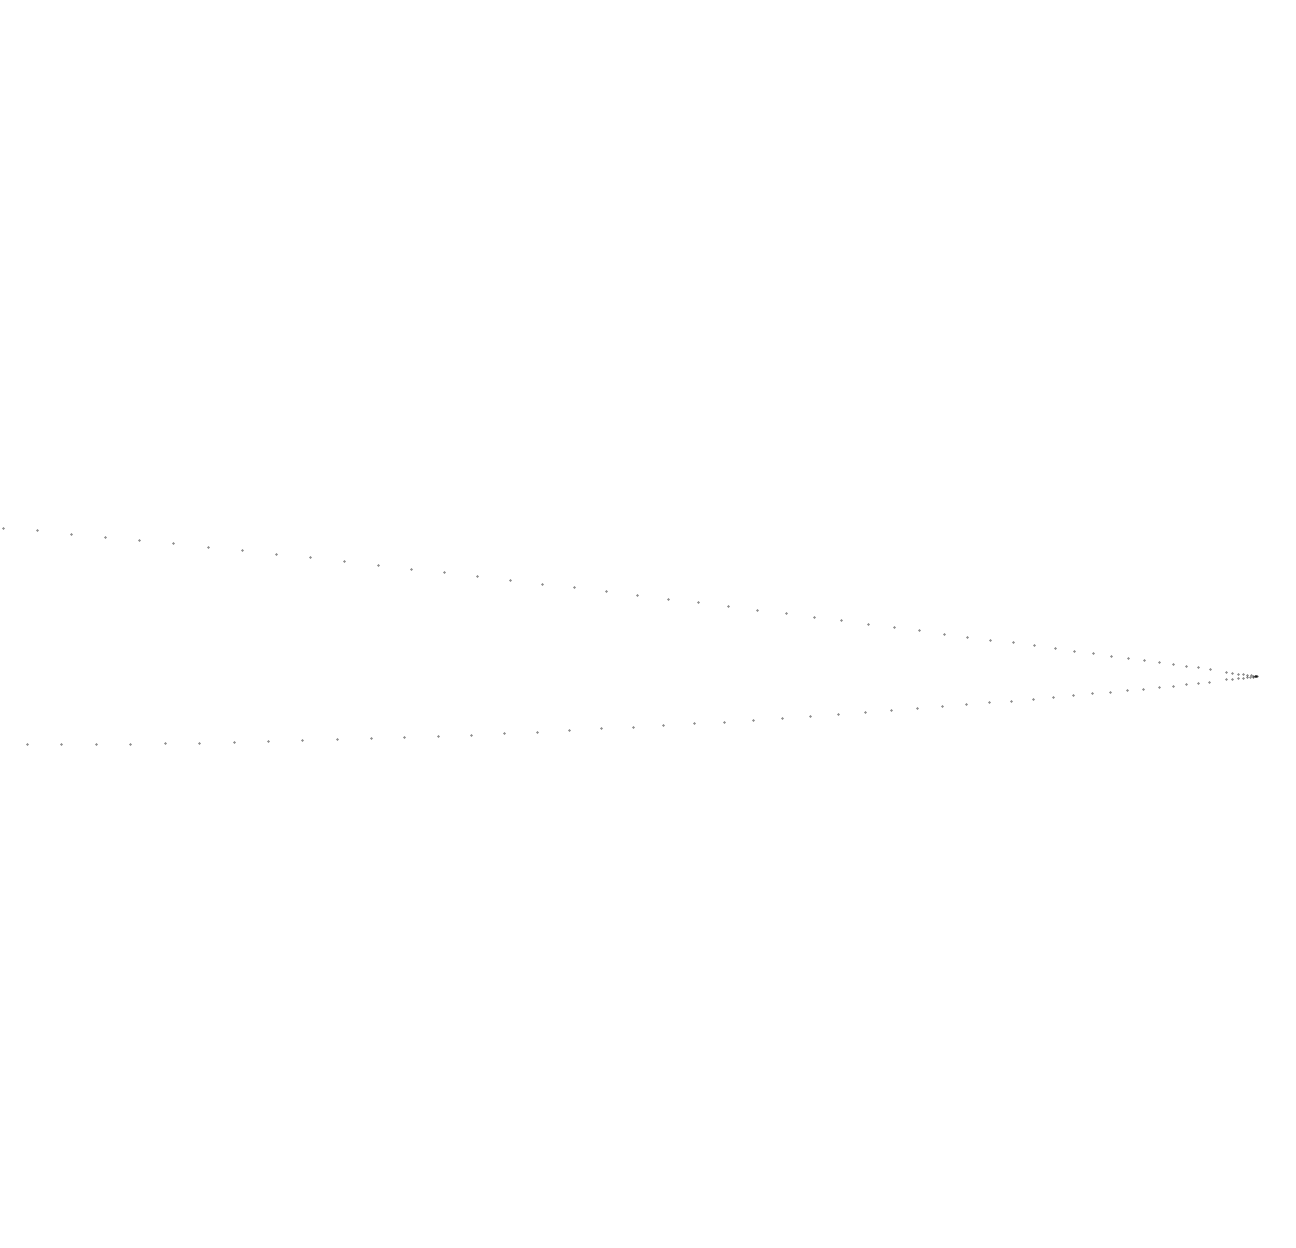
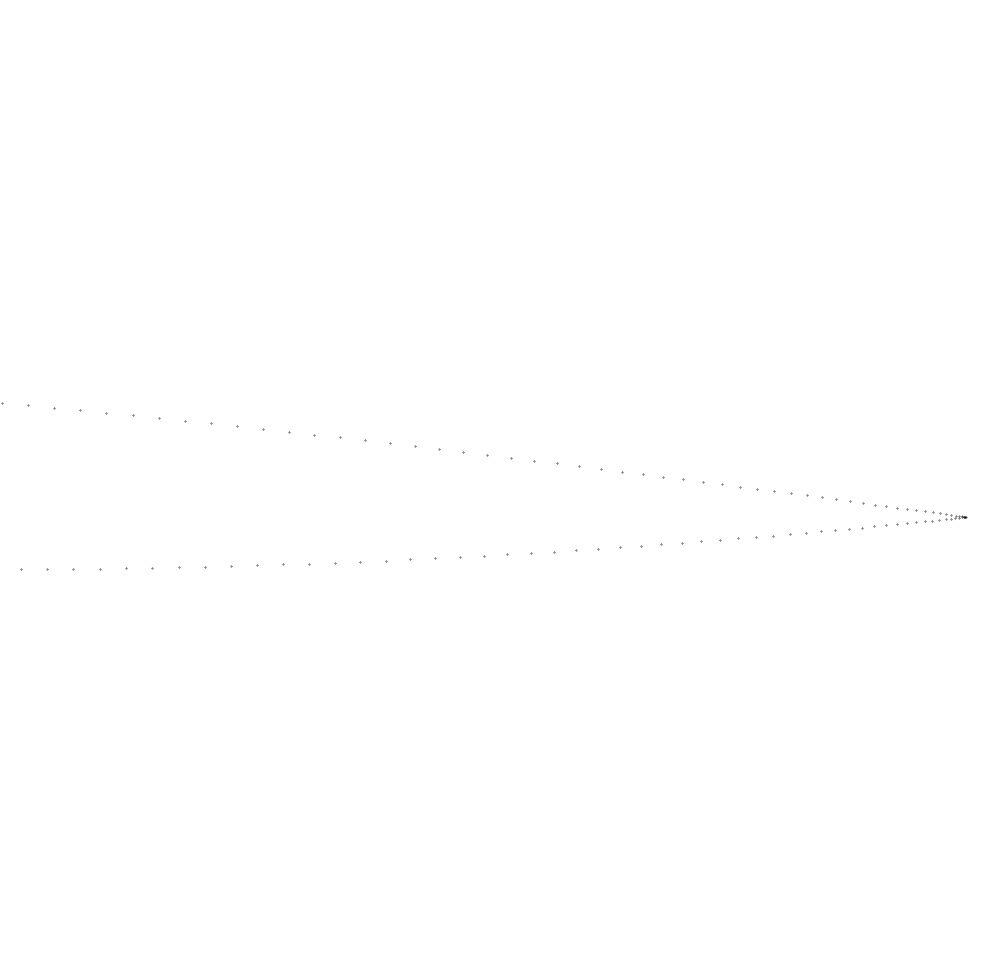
part: (1241, 675) -> (949, 516), size x1.43

